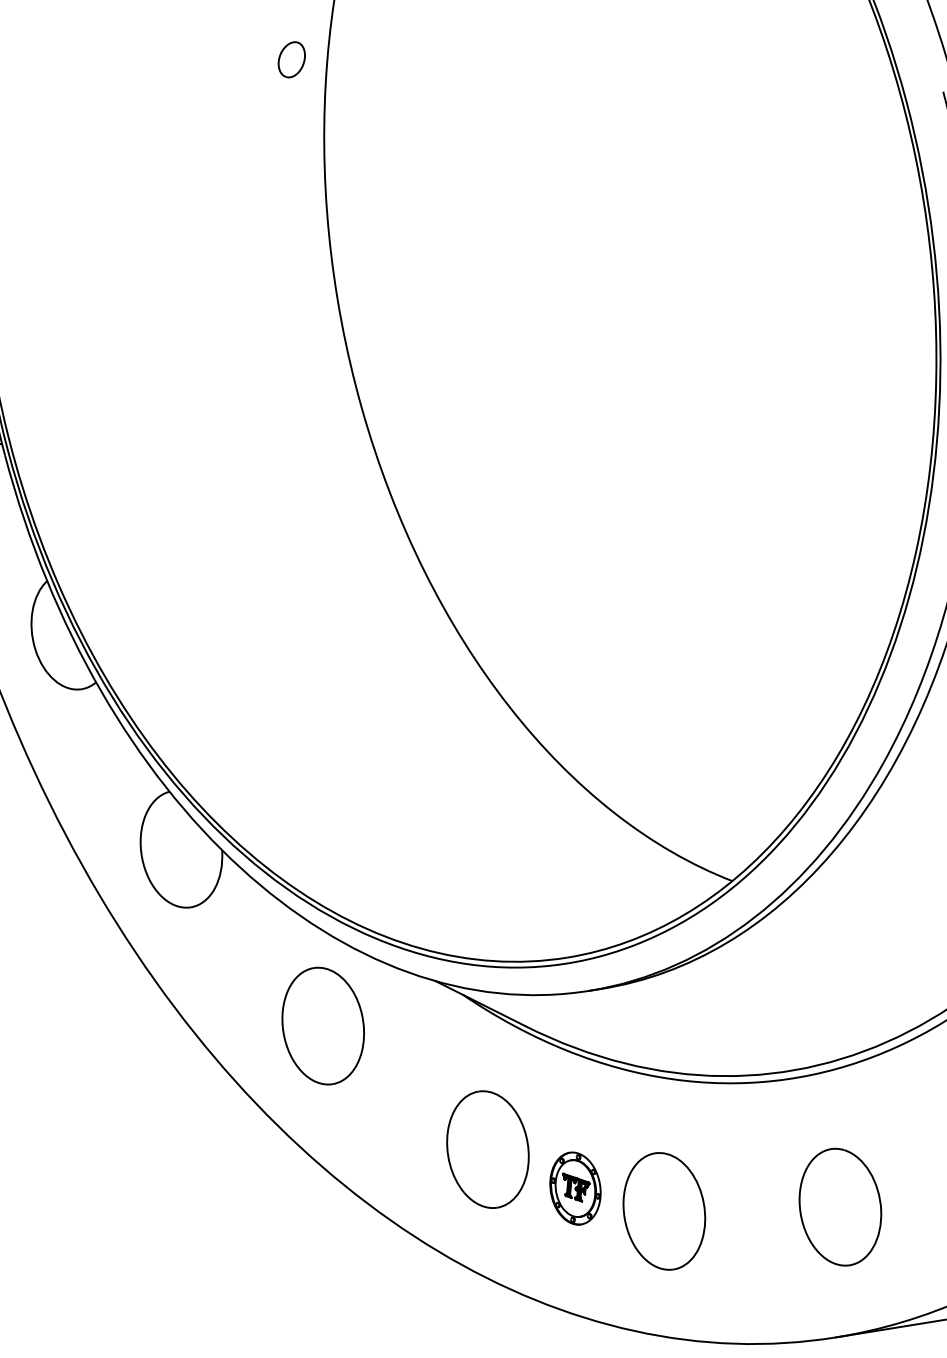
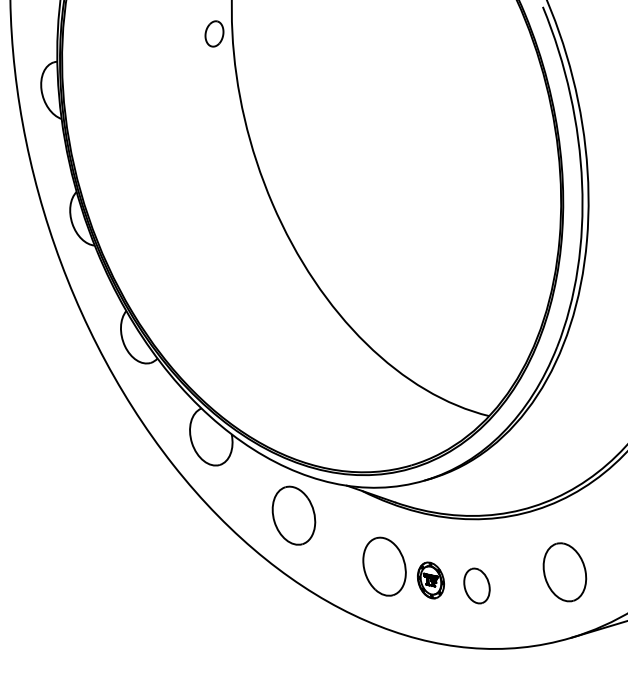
part: (291, 59) -> (214, 33), size x1.4
part: (663, 1210) -> (476, 585), size x0.6

